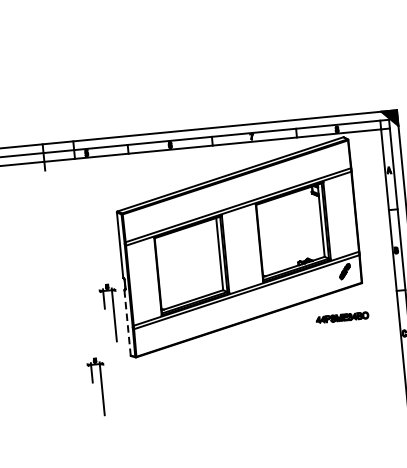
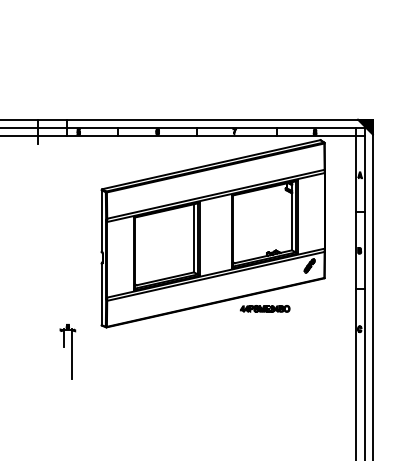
part: (109, 313) -> (85, 283), removed
part: (341, 317) -> (264, 308), moved
line: (127, 323) -> (101, 294), dashed -> solid

